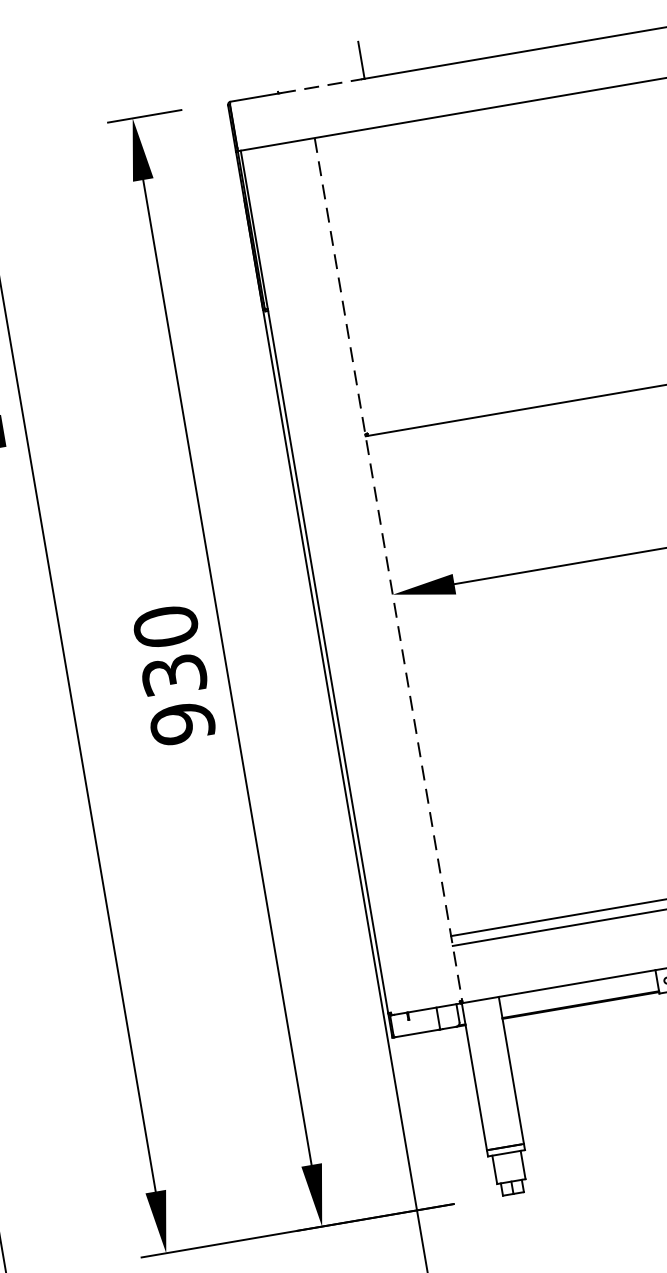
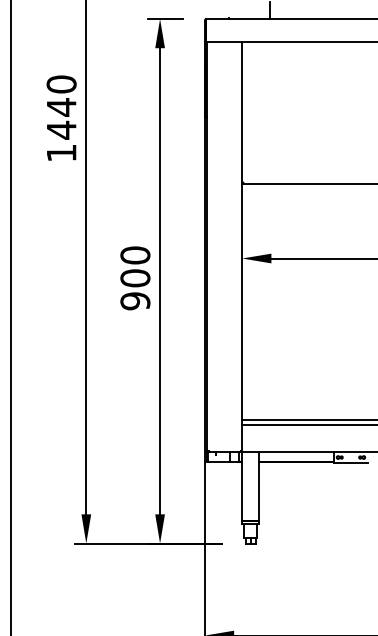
line: (321, 87) -> (249, 19), dashed -> solid
line: (389, 571) -> (242, 247), dashed -> solid
text: (174, 675) -> (135, 278), 930 -> 900

